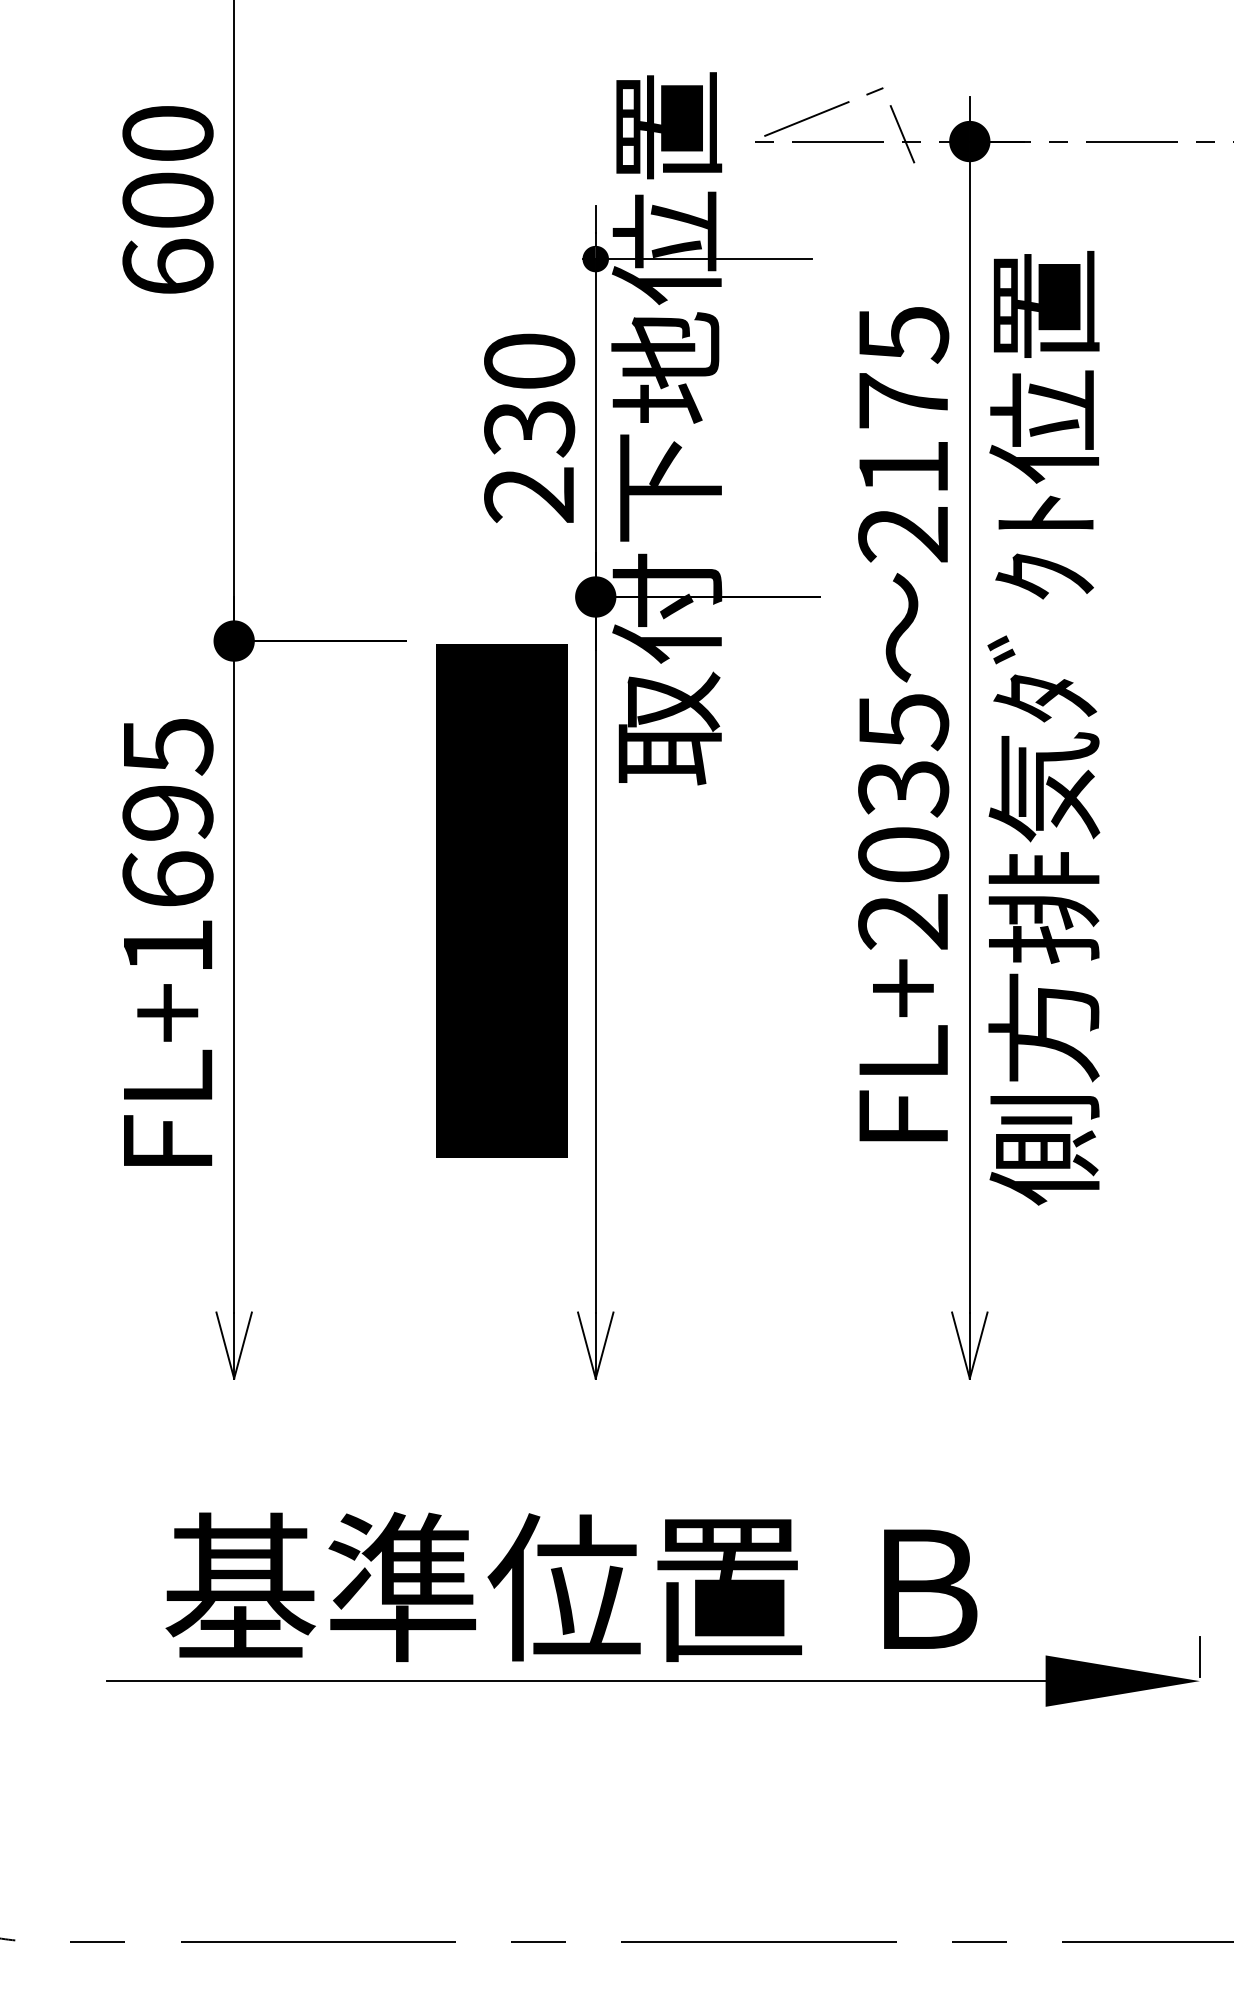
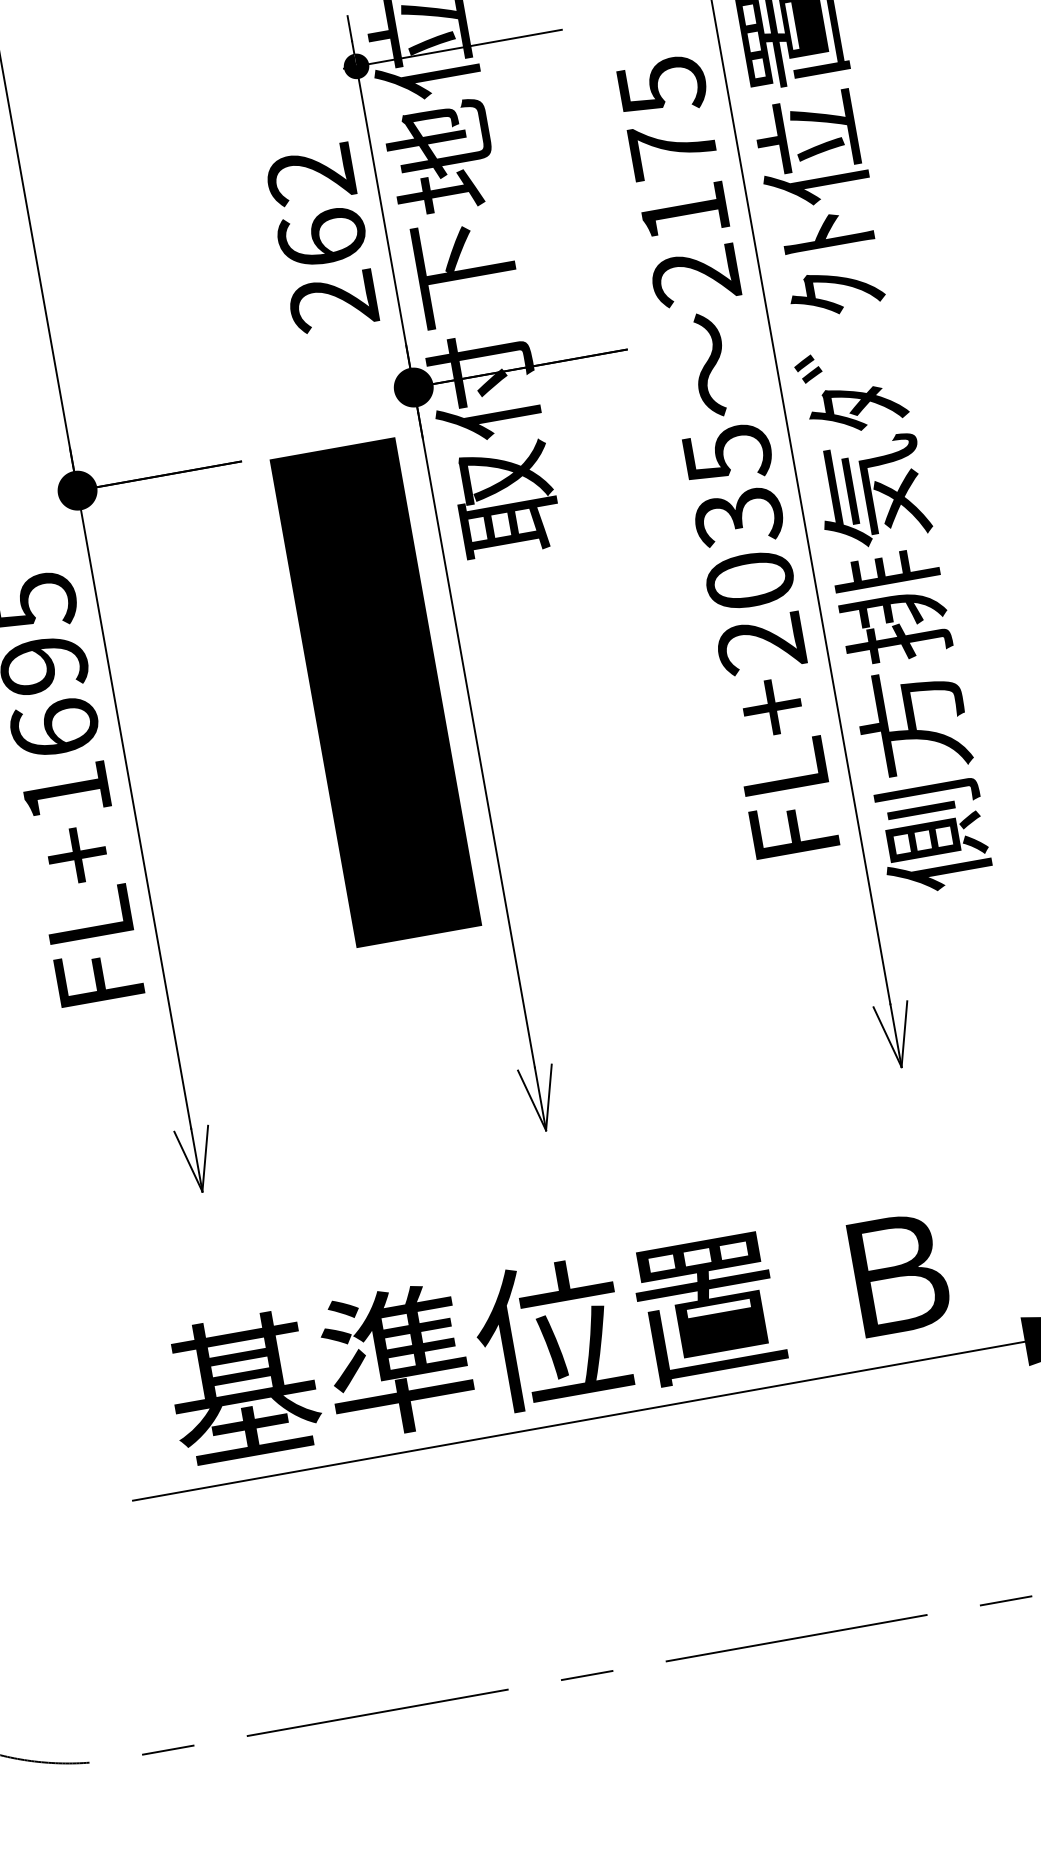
text: (529, 395) -> (316, 207), 230 -> 262

